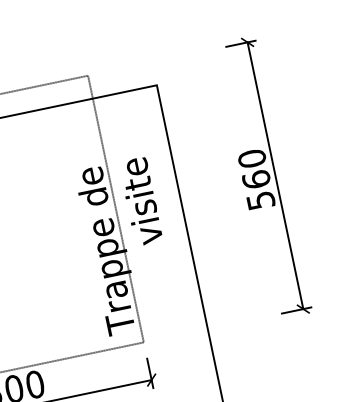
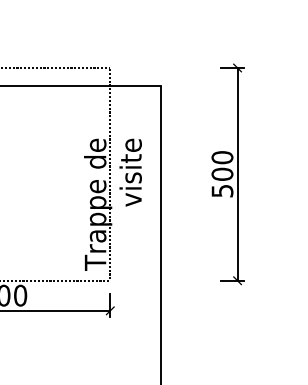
text: (256, 178) -> (222, 173), 560 -> 500

